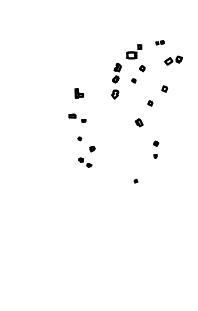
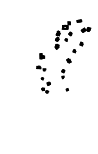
part: (81, 128) -> (43, 73), moved
part: (156, 150) -> (63, 74), moved

